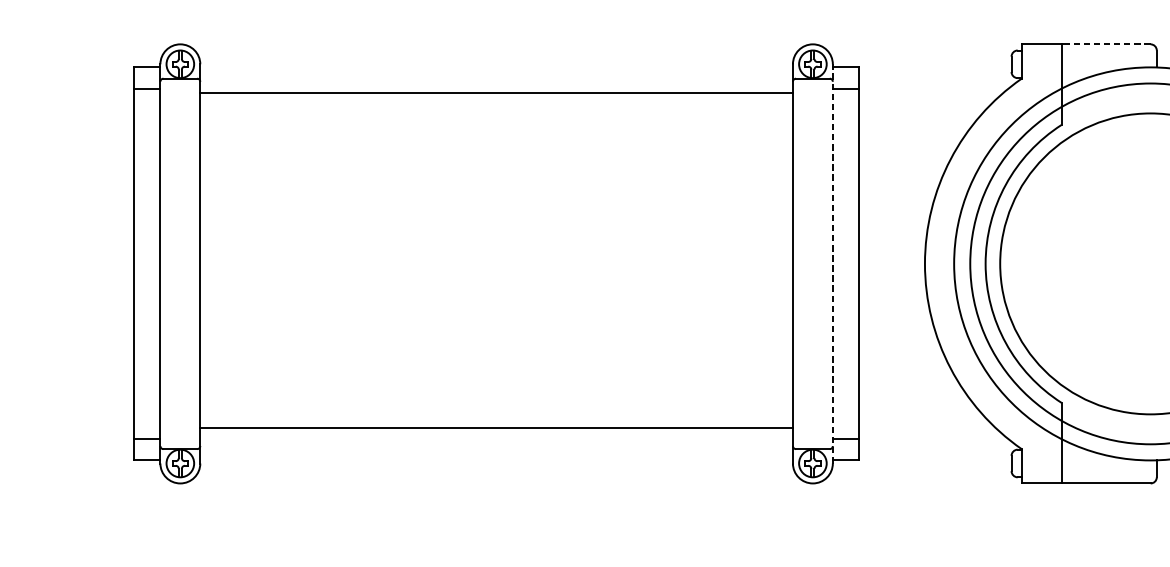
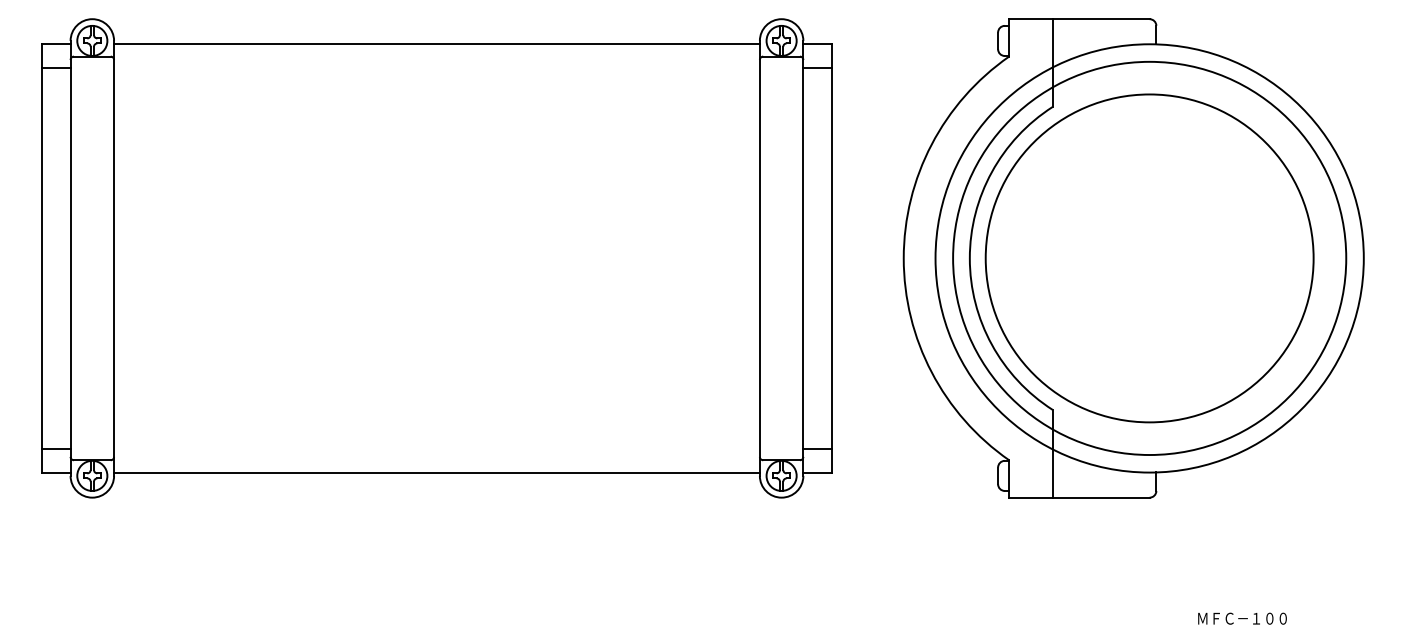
line: (1106, 44) -> (1101, 19), dashed -> solid
line: (496, 93) -> (436, 44), moved
line: (832, 263) -> (803, 257), dashed -> solid
line: (496, 428) -> (436, 472), moved

